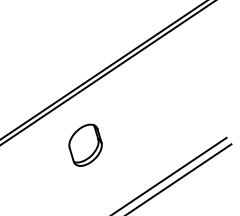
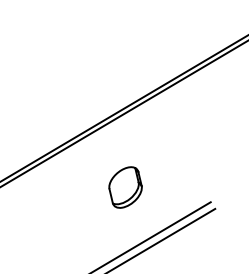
part: (85, 145) -> (125, 187), moved

